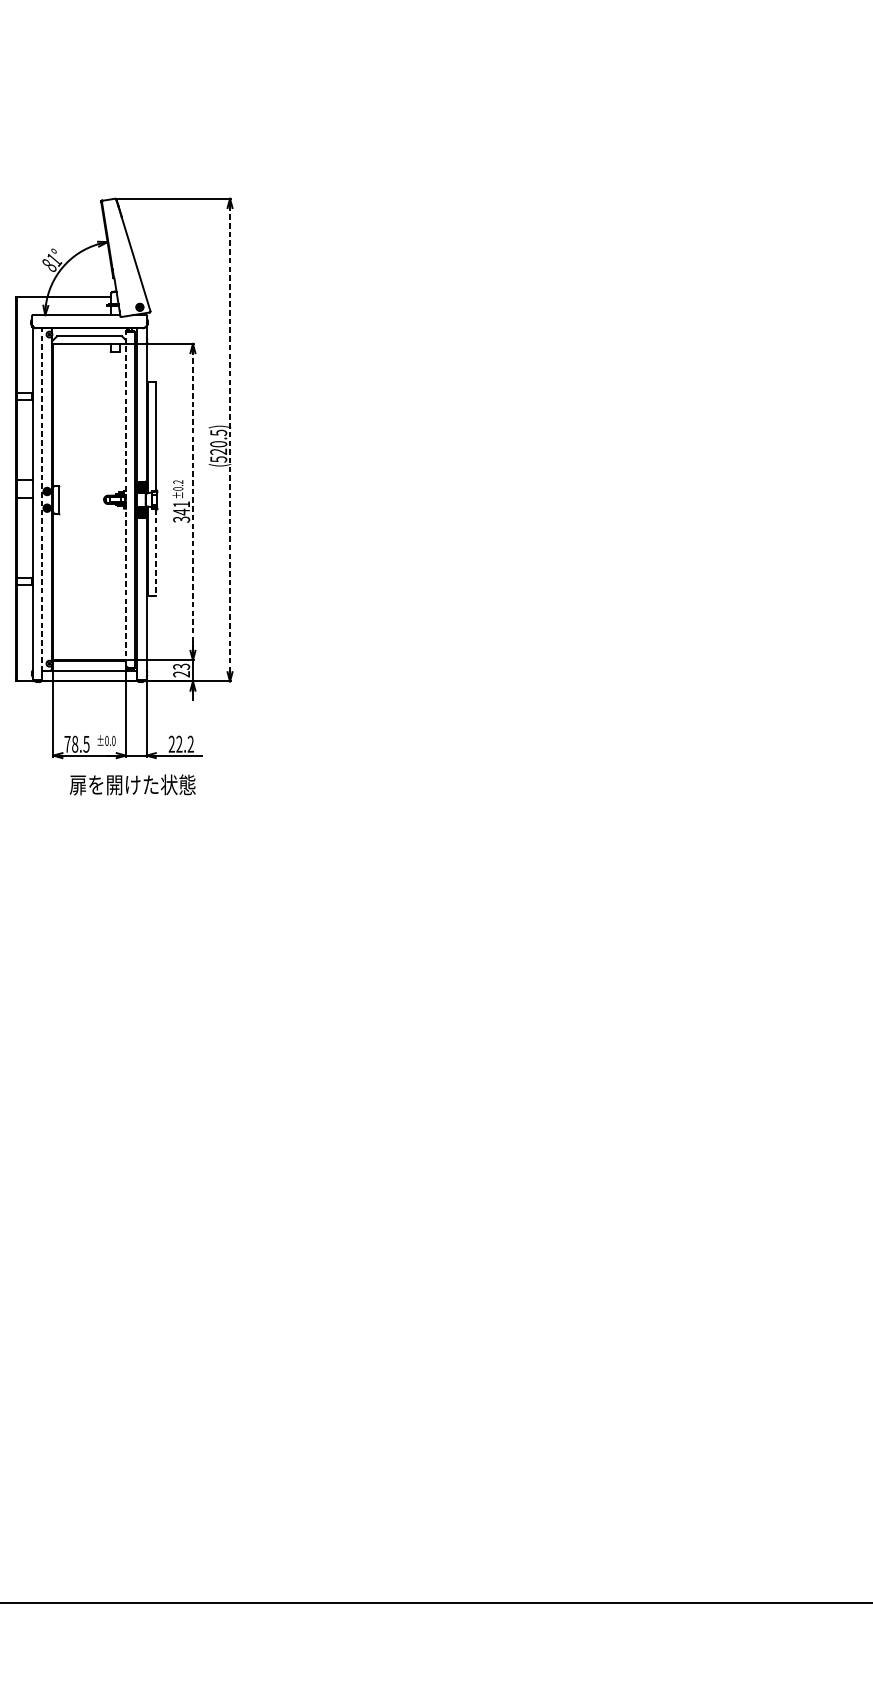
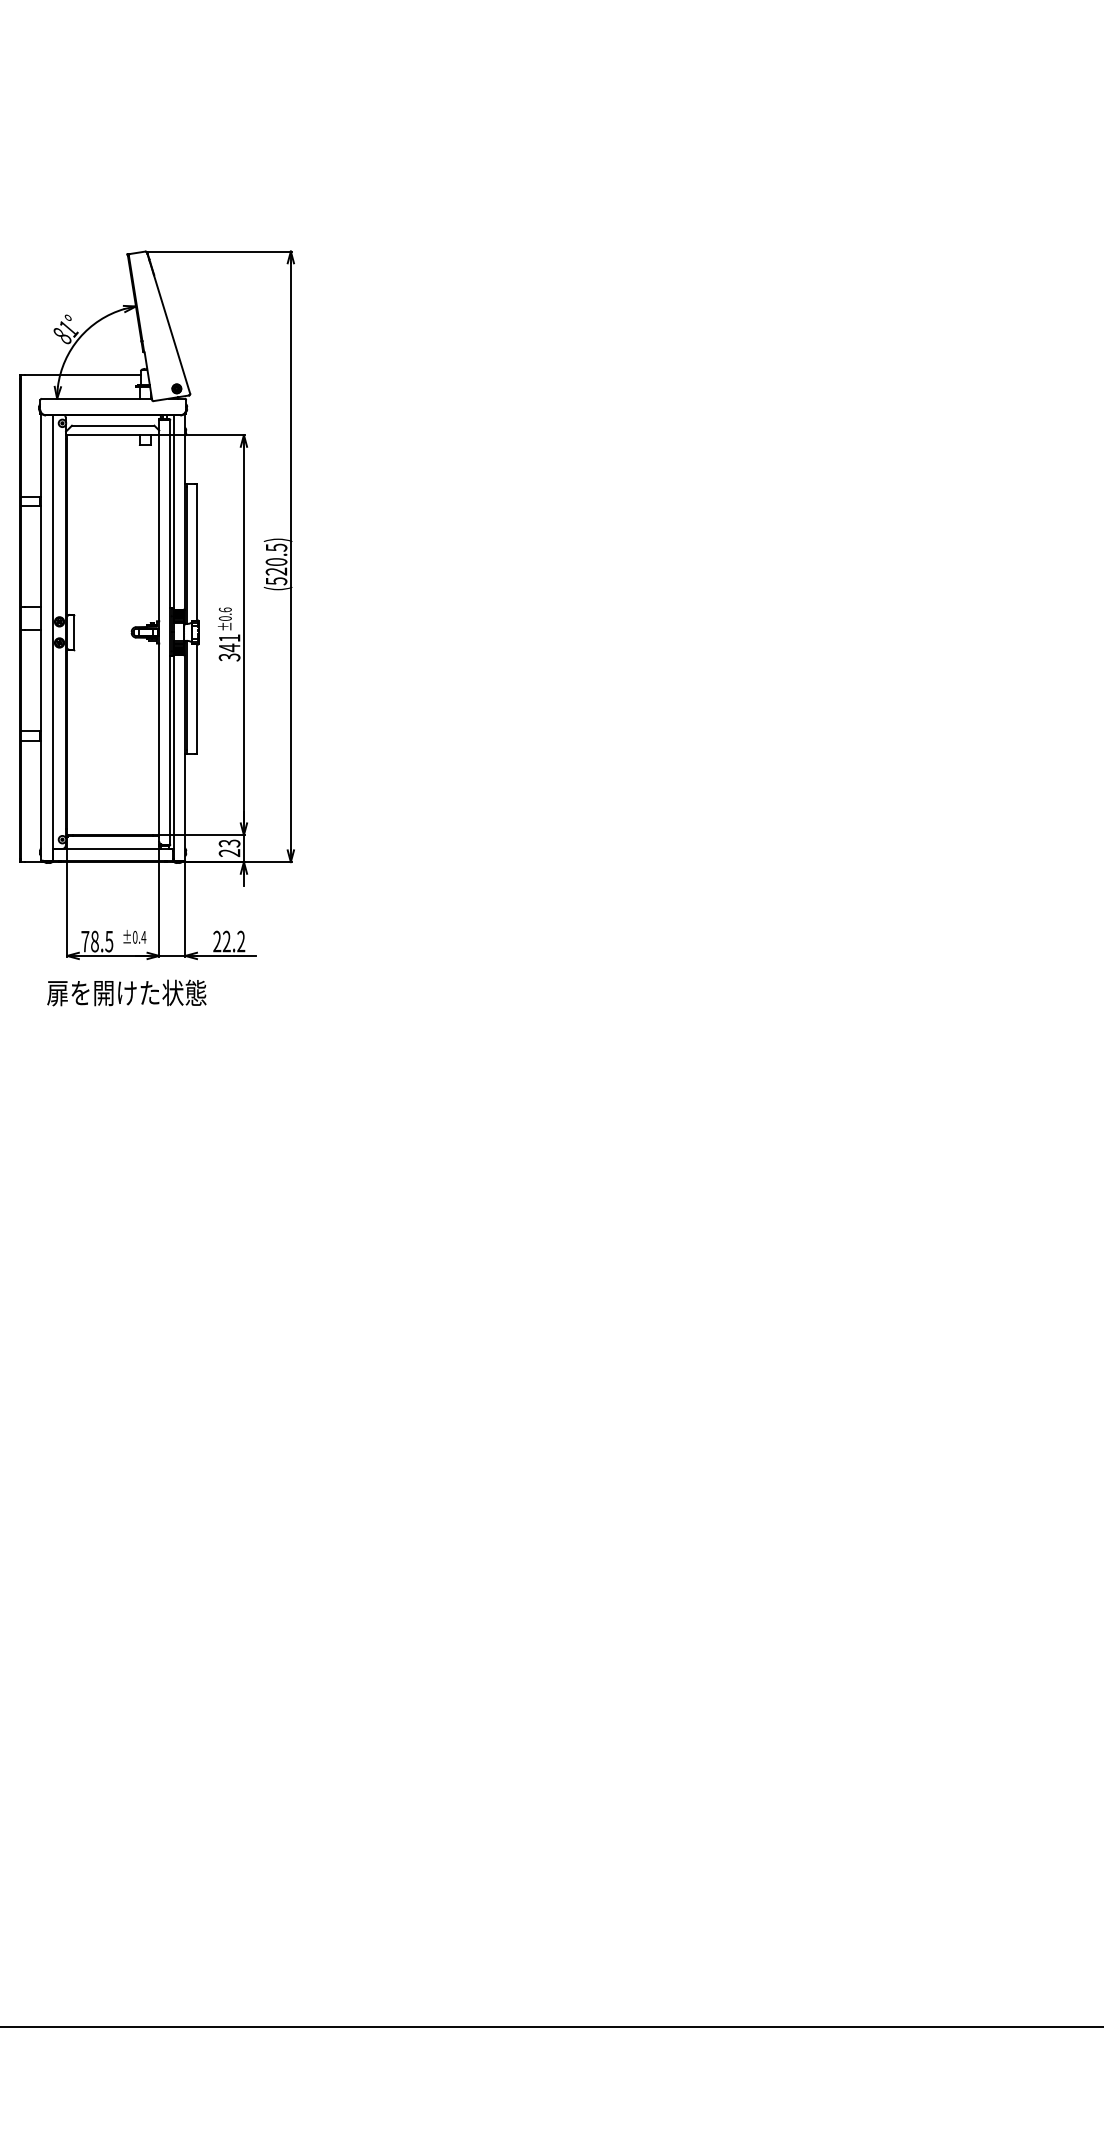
line: (229, 439) -> (290, 556), dashed -> solid
text: (178, 481) -> (225, 609), ±0.2 -> ±0.6
line: (126, 498) -> (159, 630), dashed -> solid
line: (192, 501) -> (243, 634), dashed -> solid
line: (41, 504) -> (52, 638), dashed -> solid
line: (156, 552) -> (197, 698), dashed -> solid
text: (113, 741) -> (143, 937), ±0.0 -> ±0.4
text: (132, 784) -> (126, 992), moved

